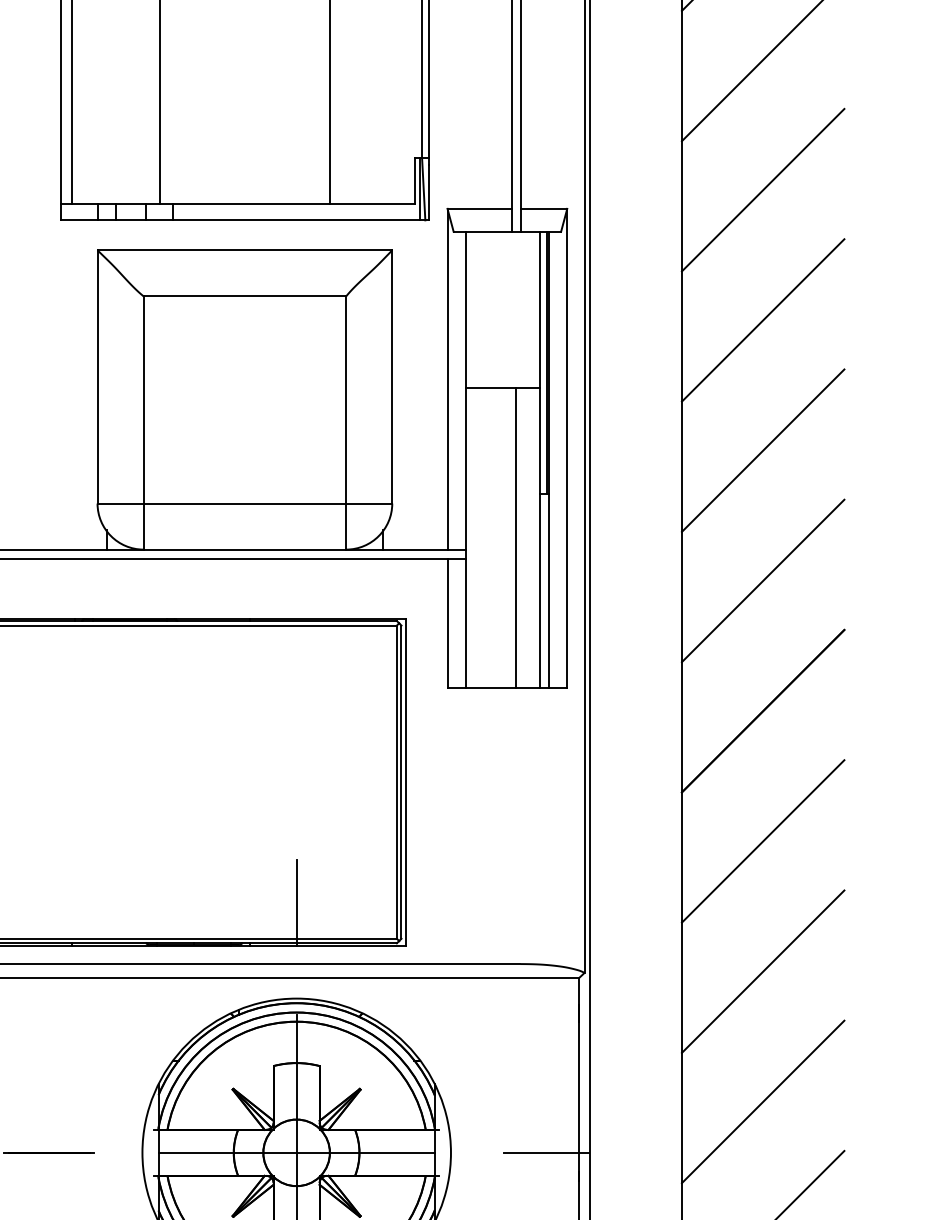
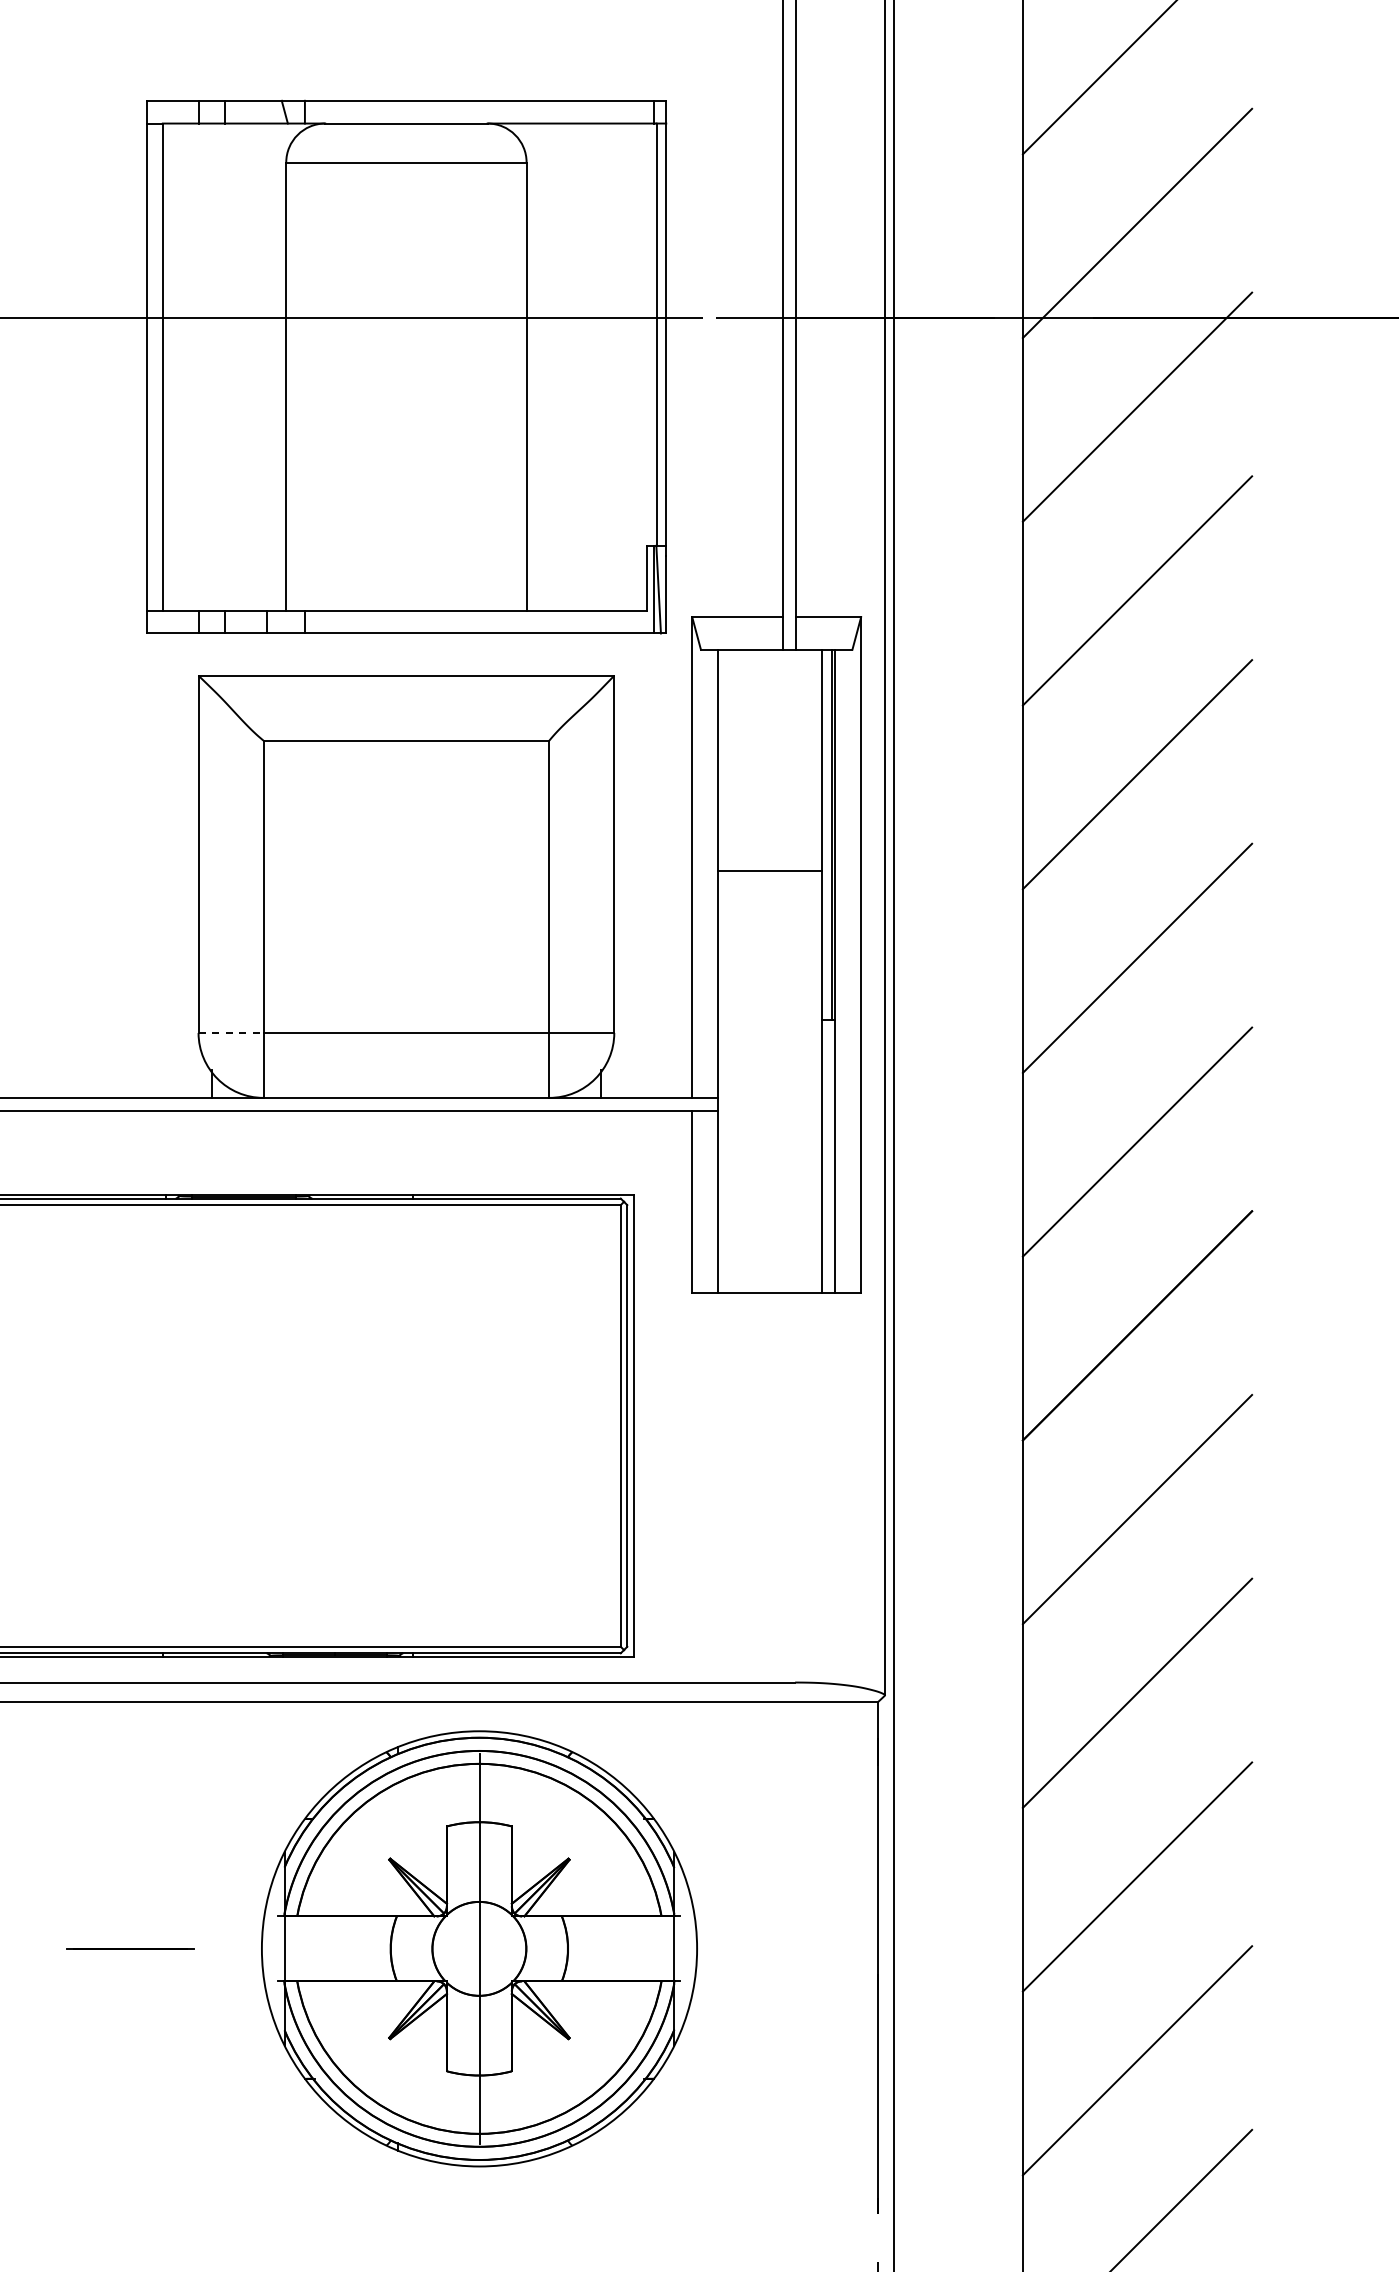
line: (120, 503) -> (231, 1032), solid -> dashed
line: (515, 537) -> (788, 1081), removed
line: (296, 903) -> (479, 1596), removed
line: (296, 1152) -> (479, 1948), removed
line: (546, 1152) -> (831, 1948), removed

